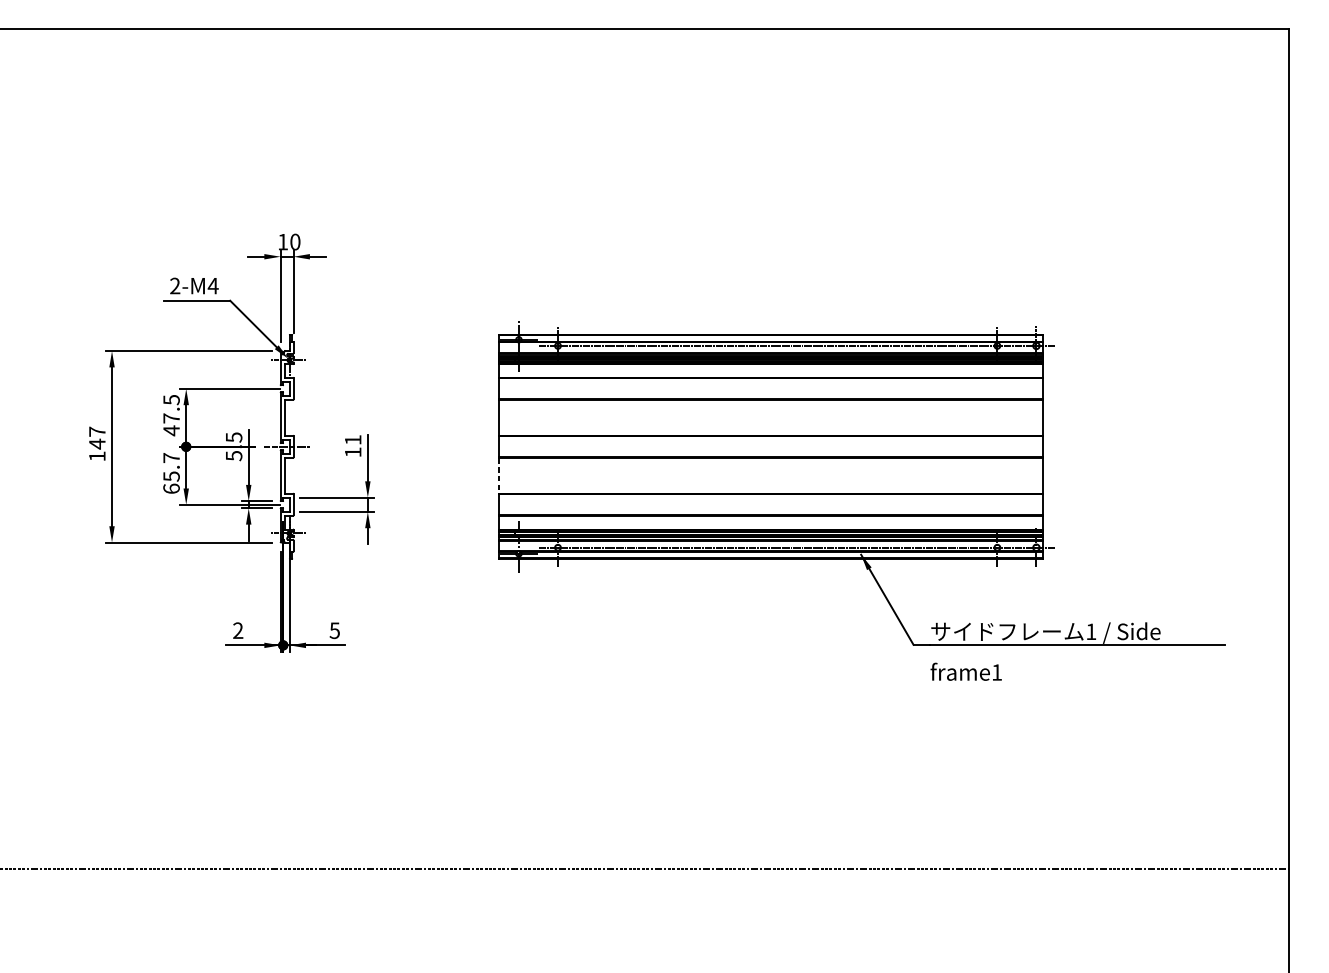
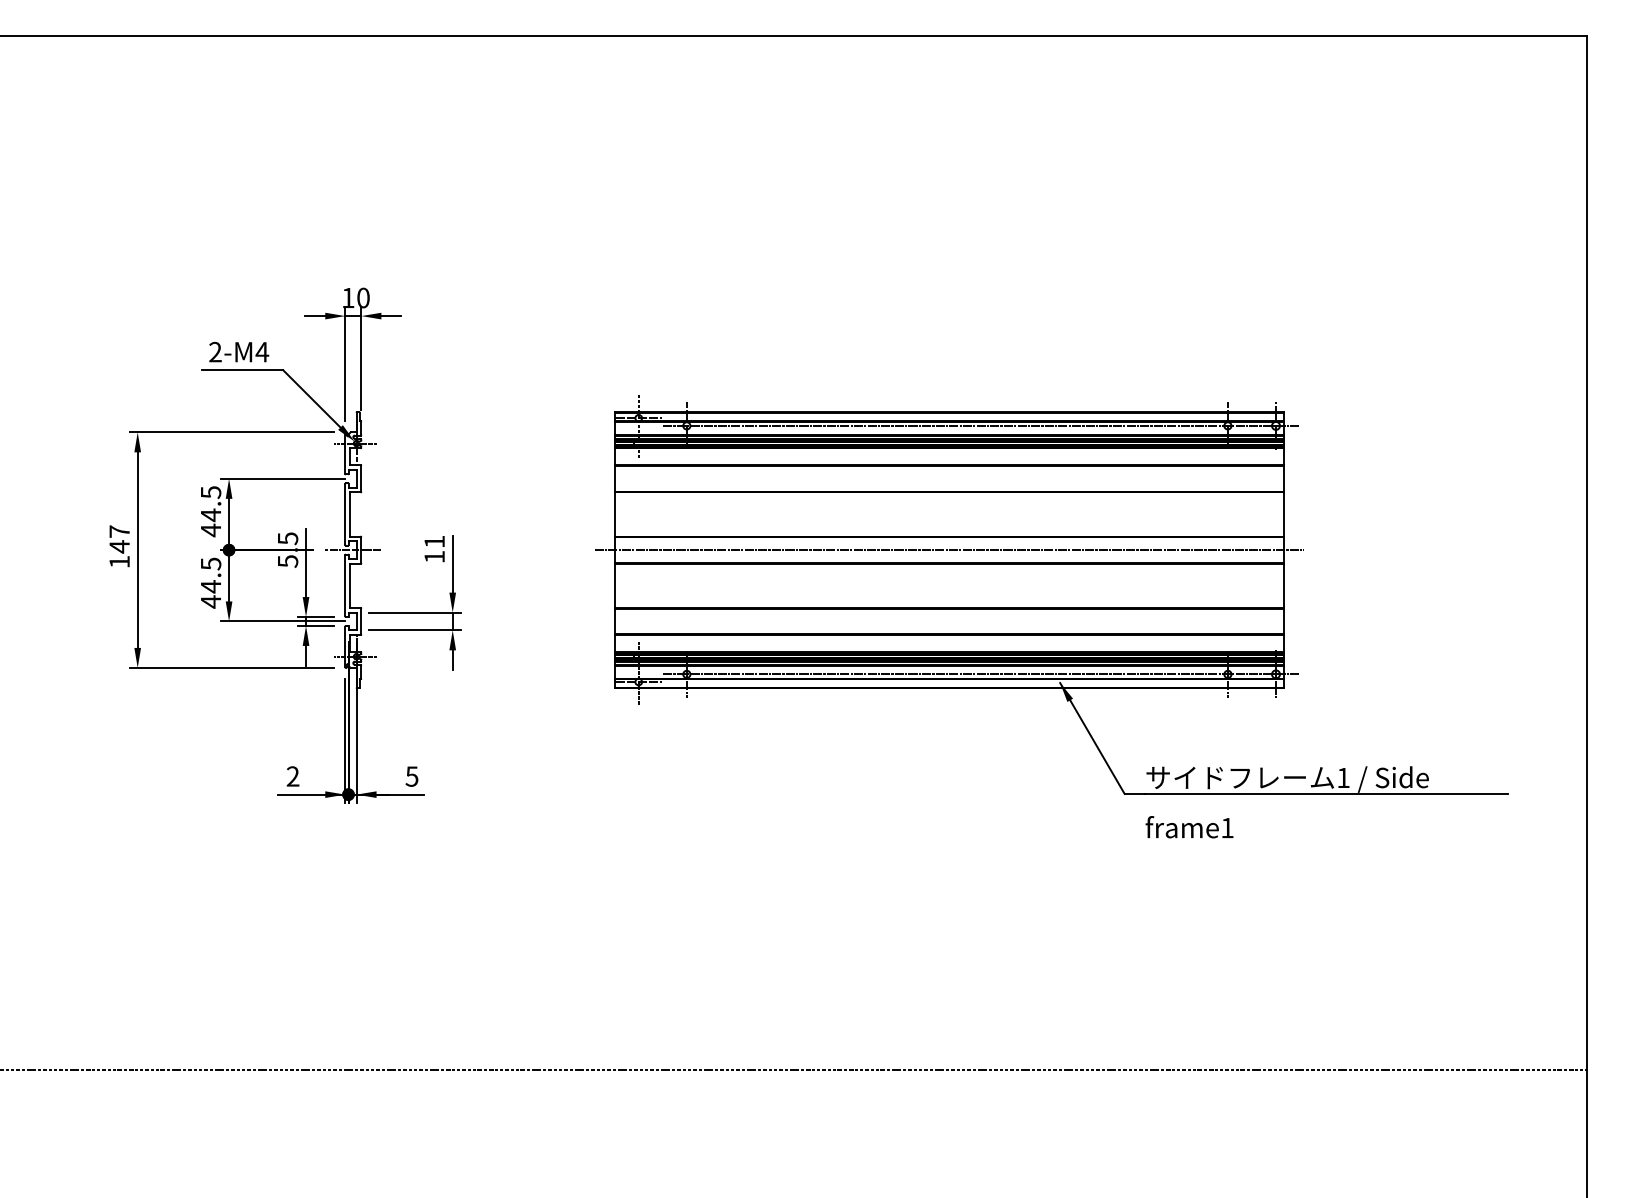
text: (171, 418) -> (210, 515), 47.5 -> 44.5
line: (771, 447) -> (949, 550), added
text: (171, 473) -> (210, 582), 65.7 -> 44.5
line: (499, 476) -> (614, 586), dashed -> solid

